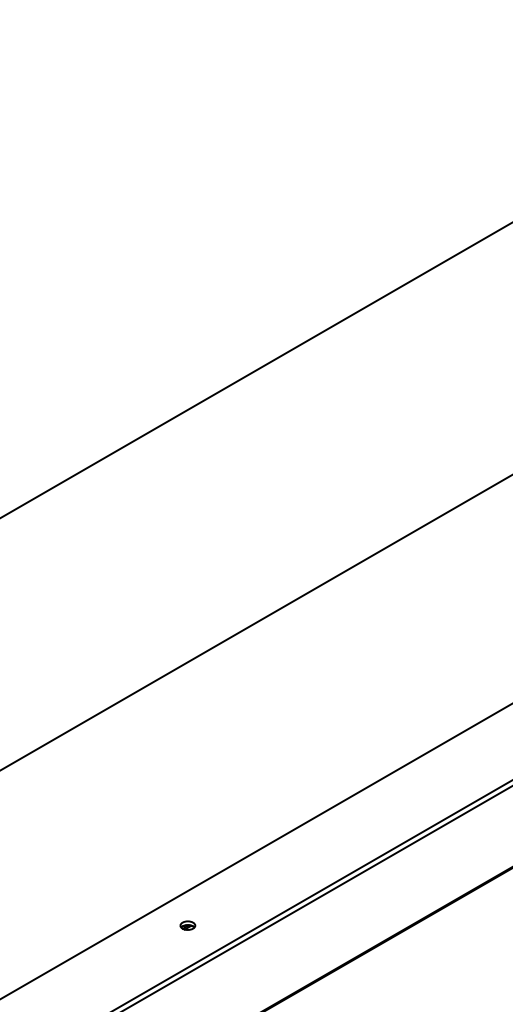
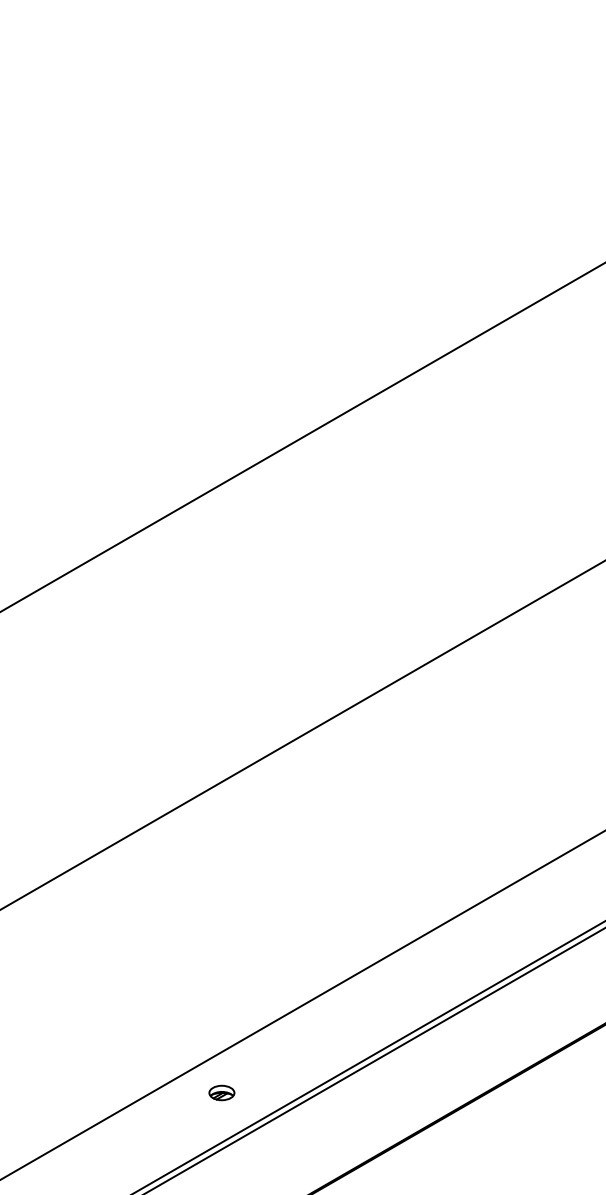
part: (187, 925) -> (221, 1092), size x1.43

